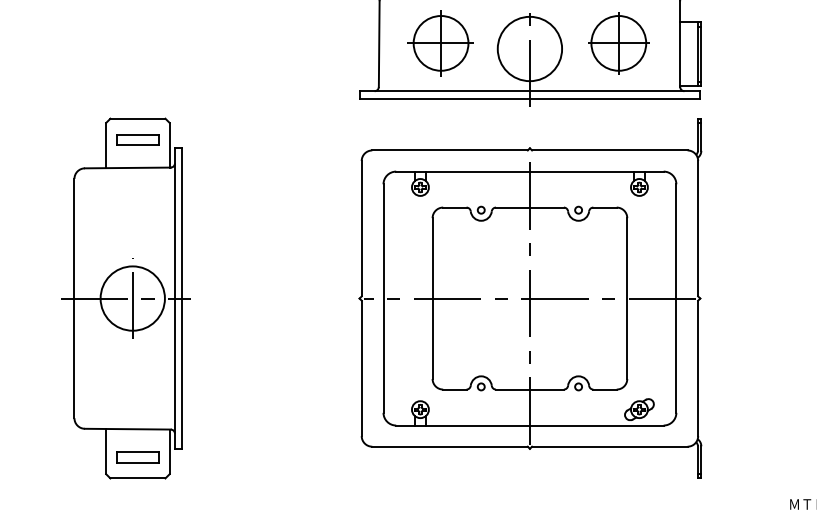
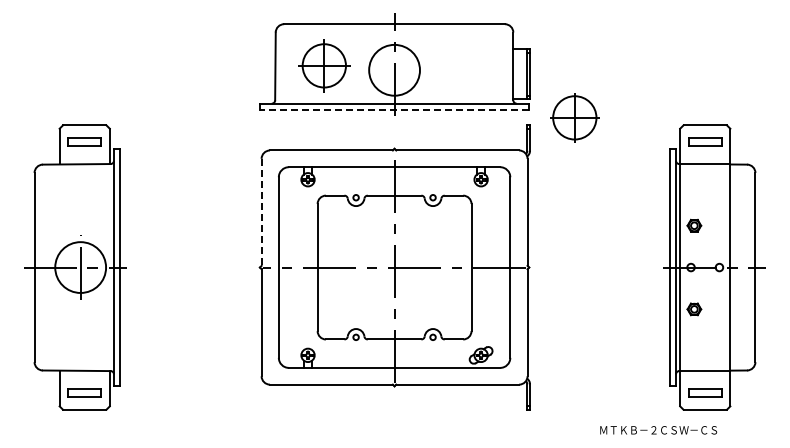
part: (618, 42) -> (574, 117), moved
line: (529, 98) -> (394, 109), solid -> dashed
line: (361, 228) -> (261, 212), solid -> dashed

